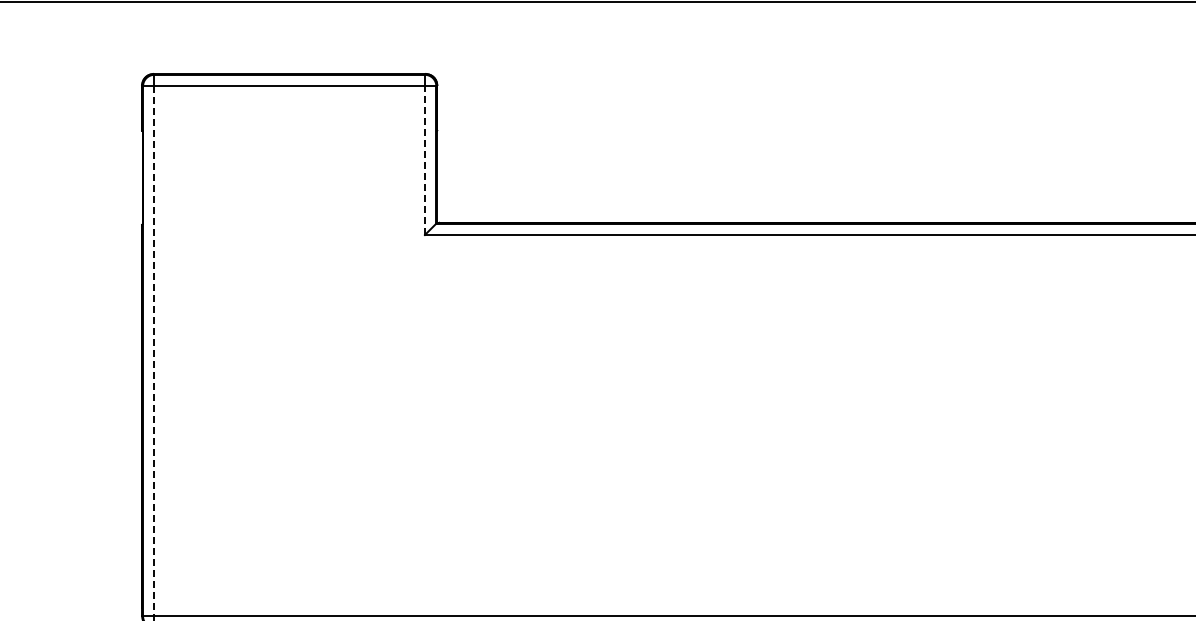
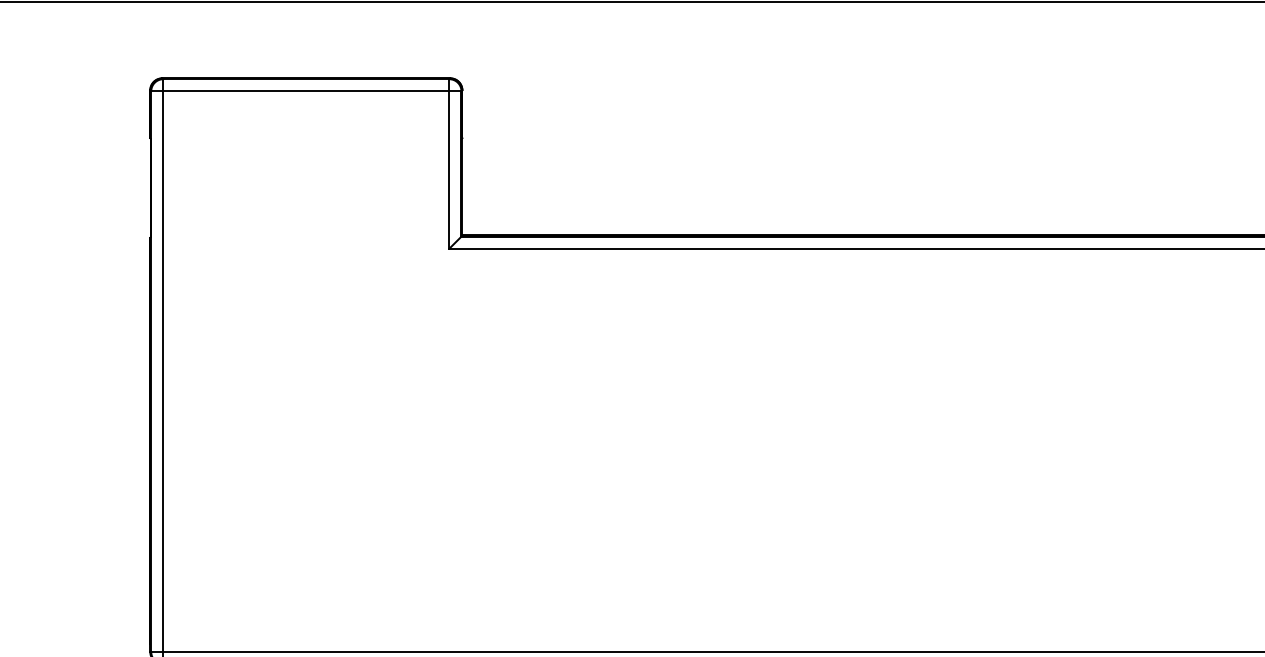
line: (424, 160) -> (448, 169), dashed -> solid
line: (154, 351) -> (163, 371), dashed -> solid

